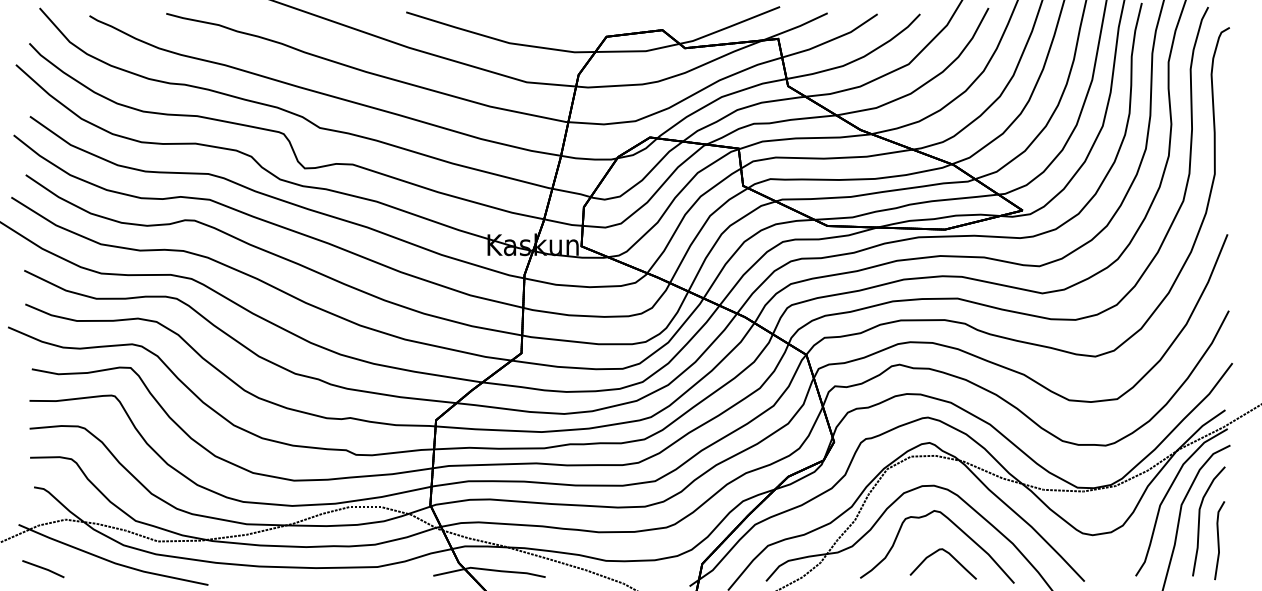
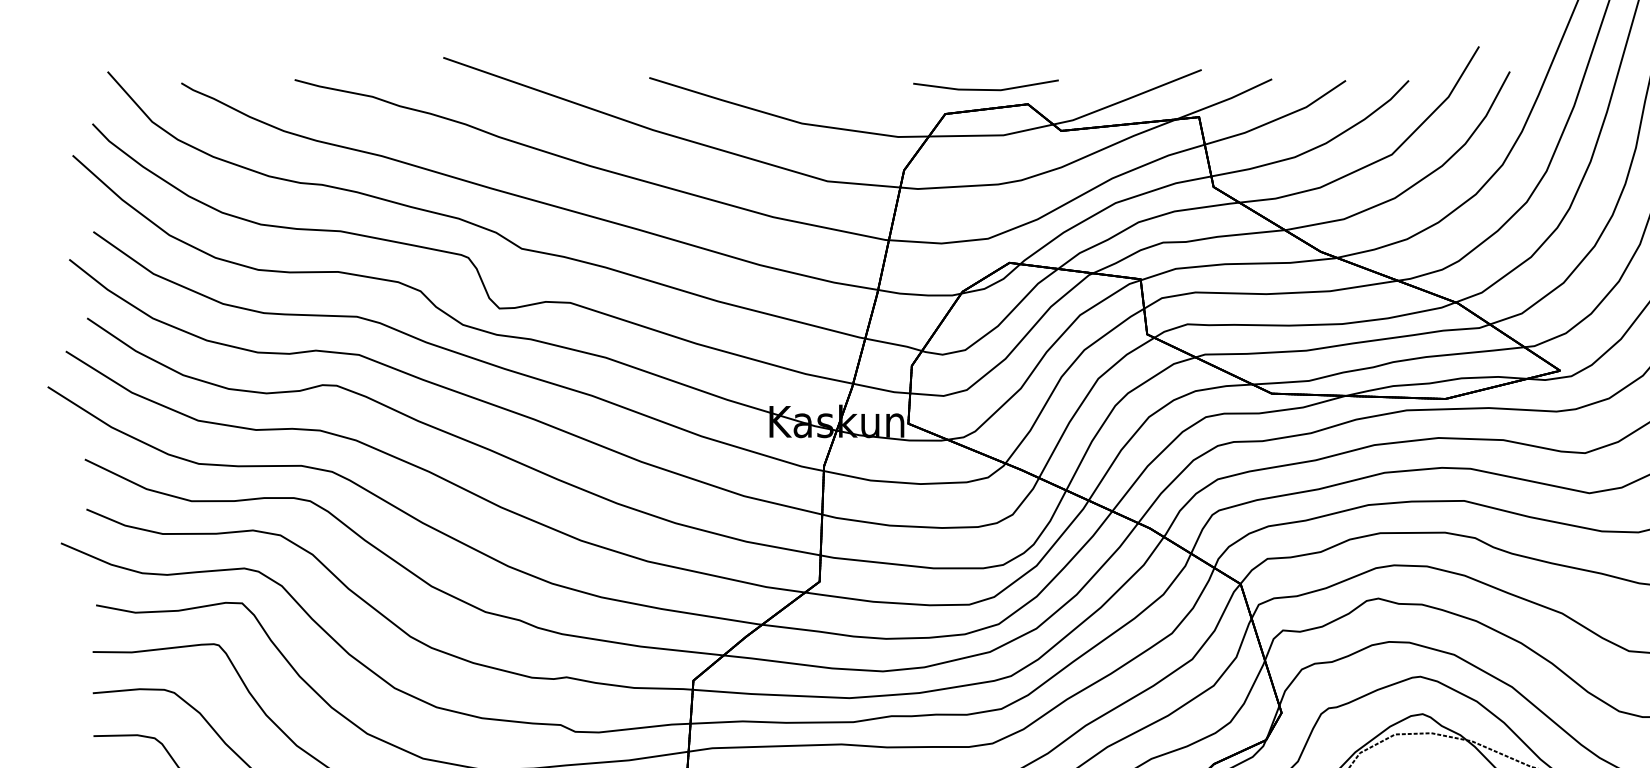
line: (633, 19) -> (985, 88), added

